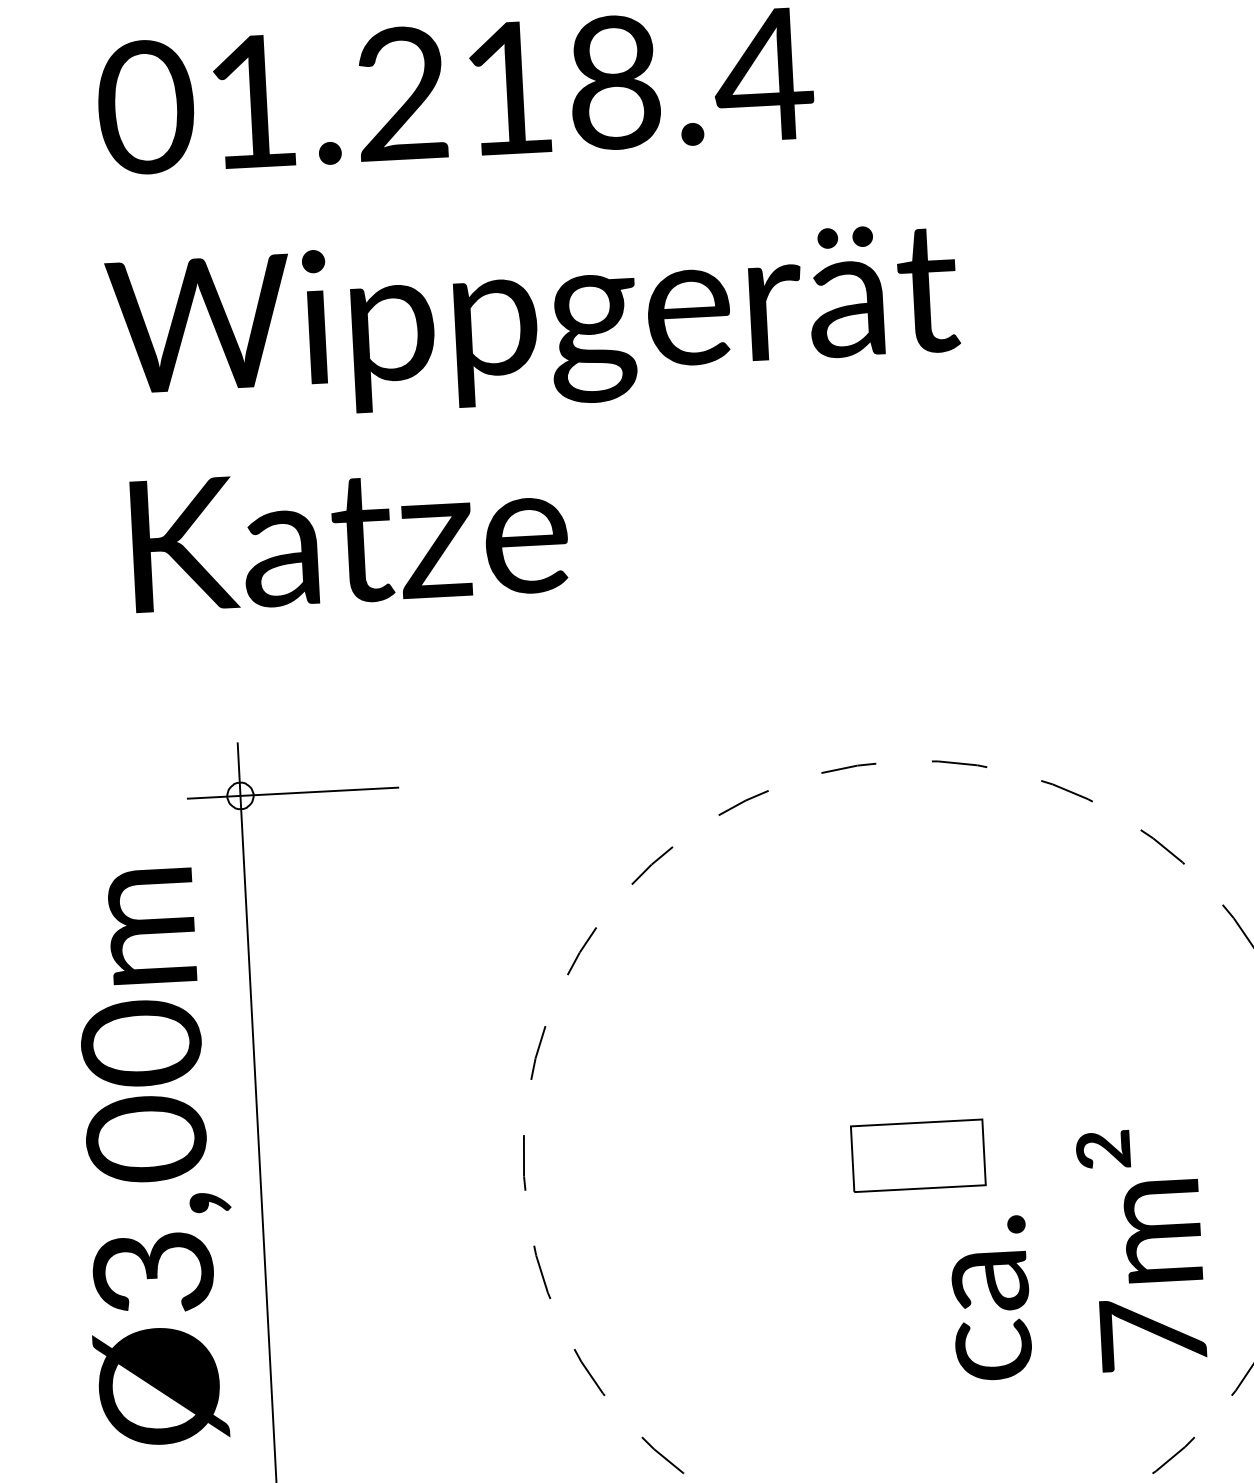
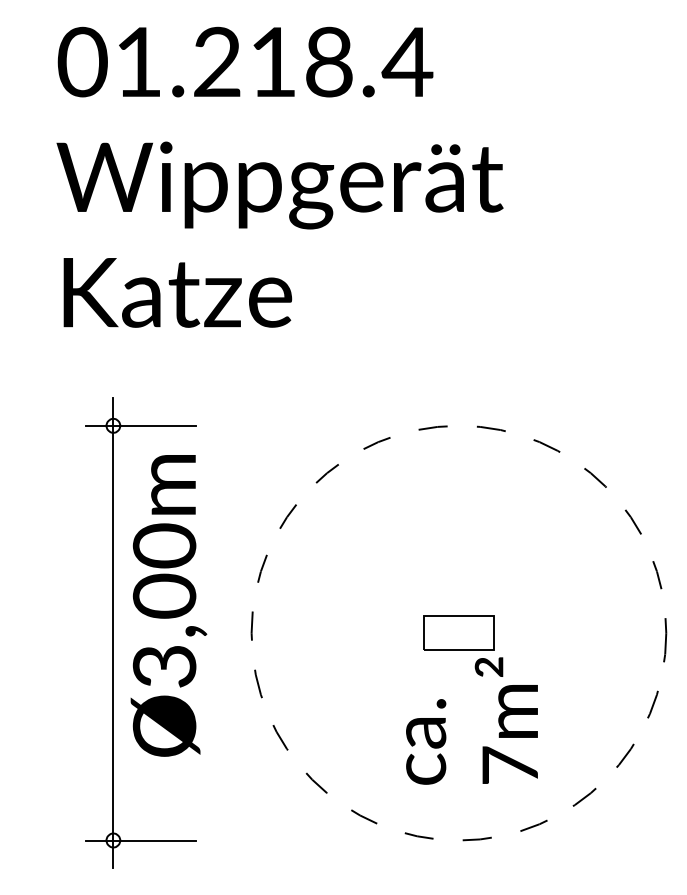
text: (154, 1156) -> (168, 605), moved
text: (1075, 1253) -> (471, 720), moved

